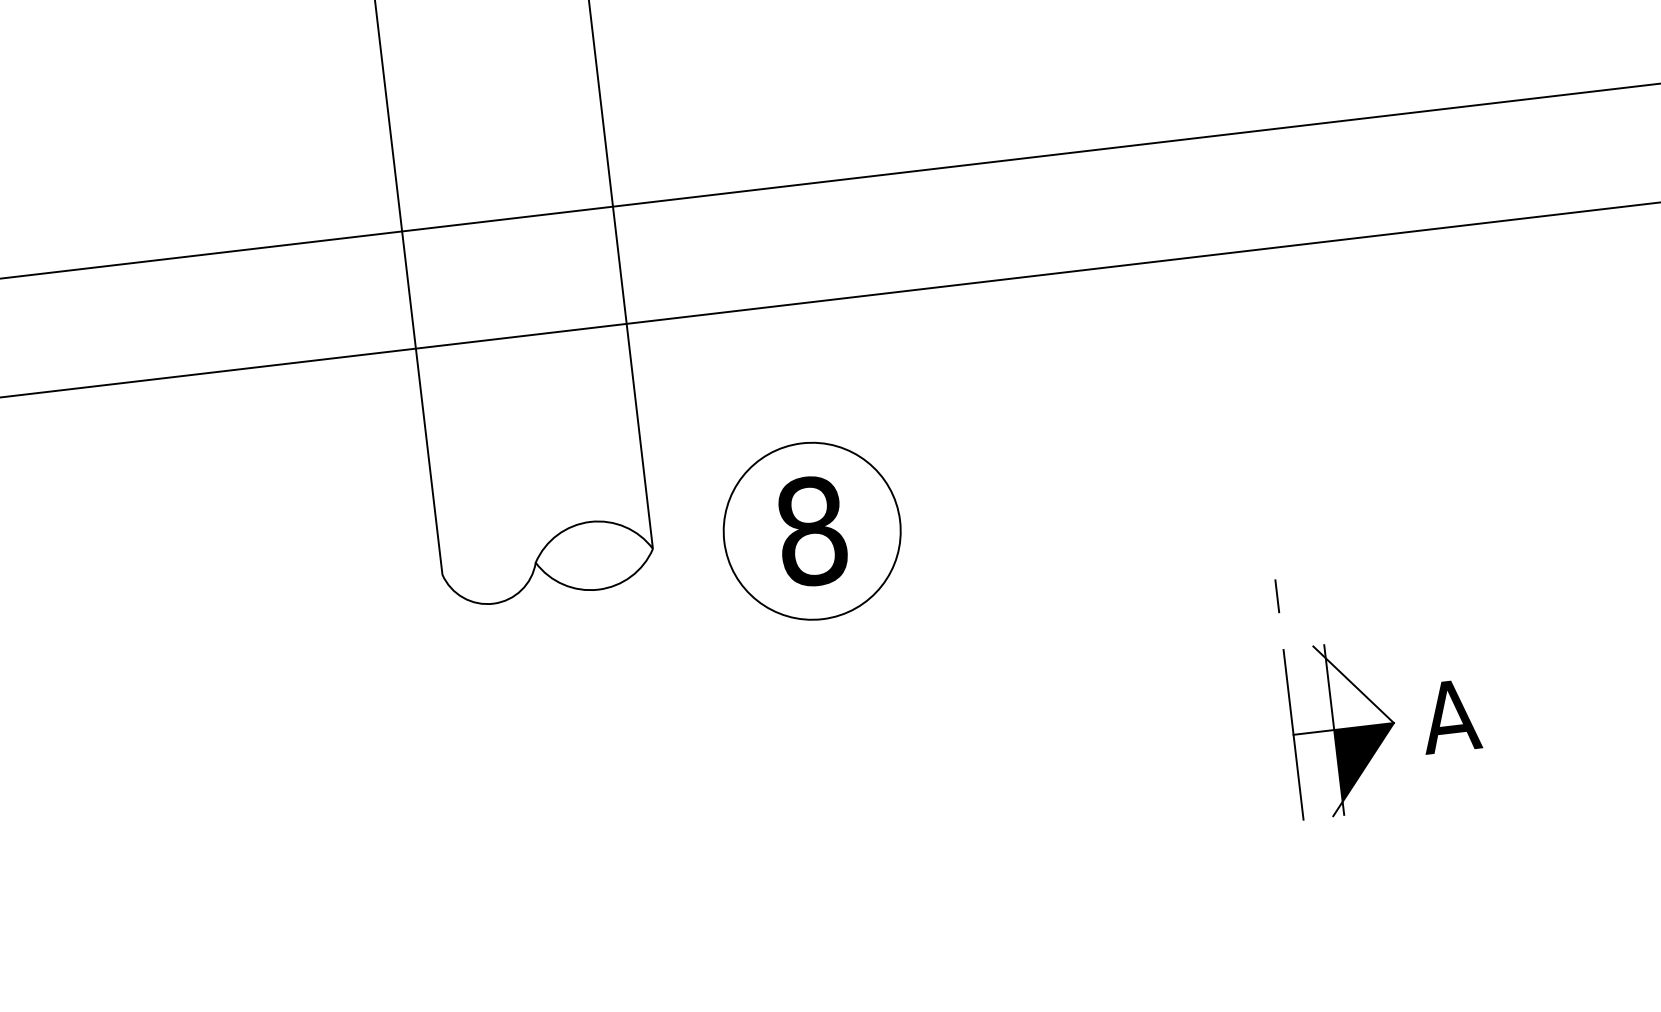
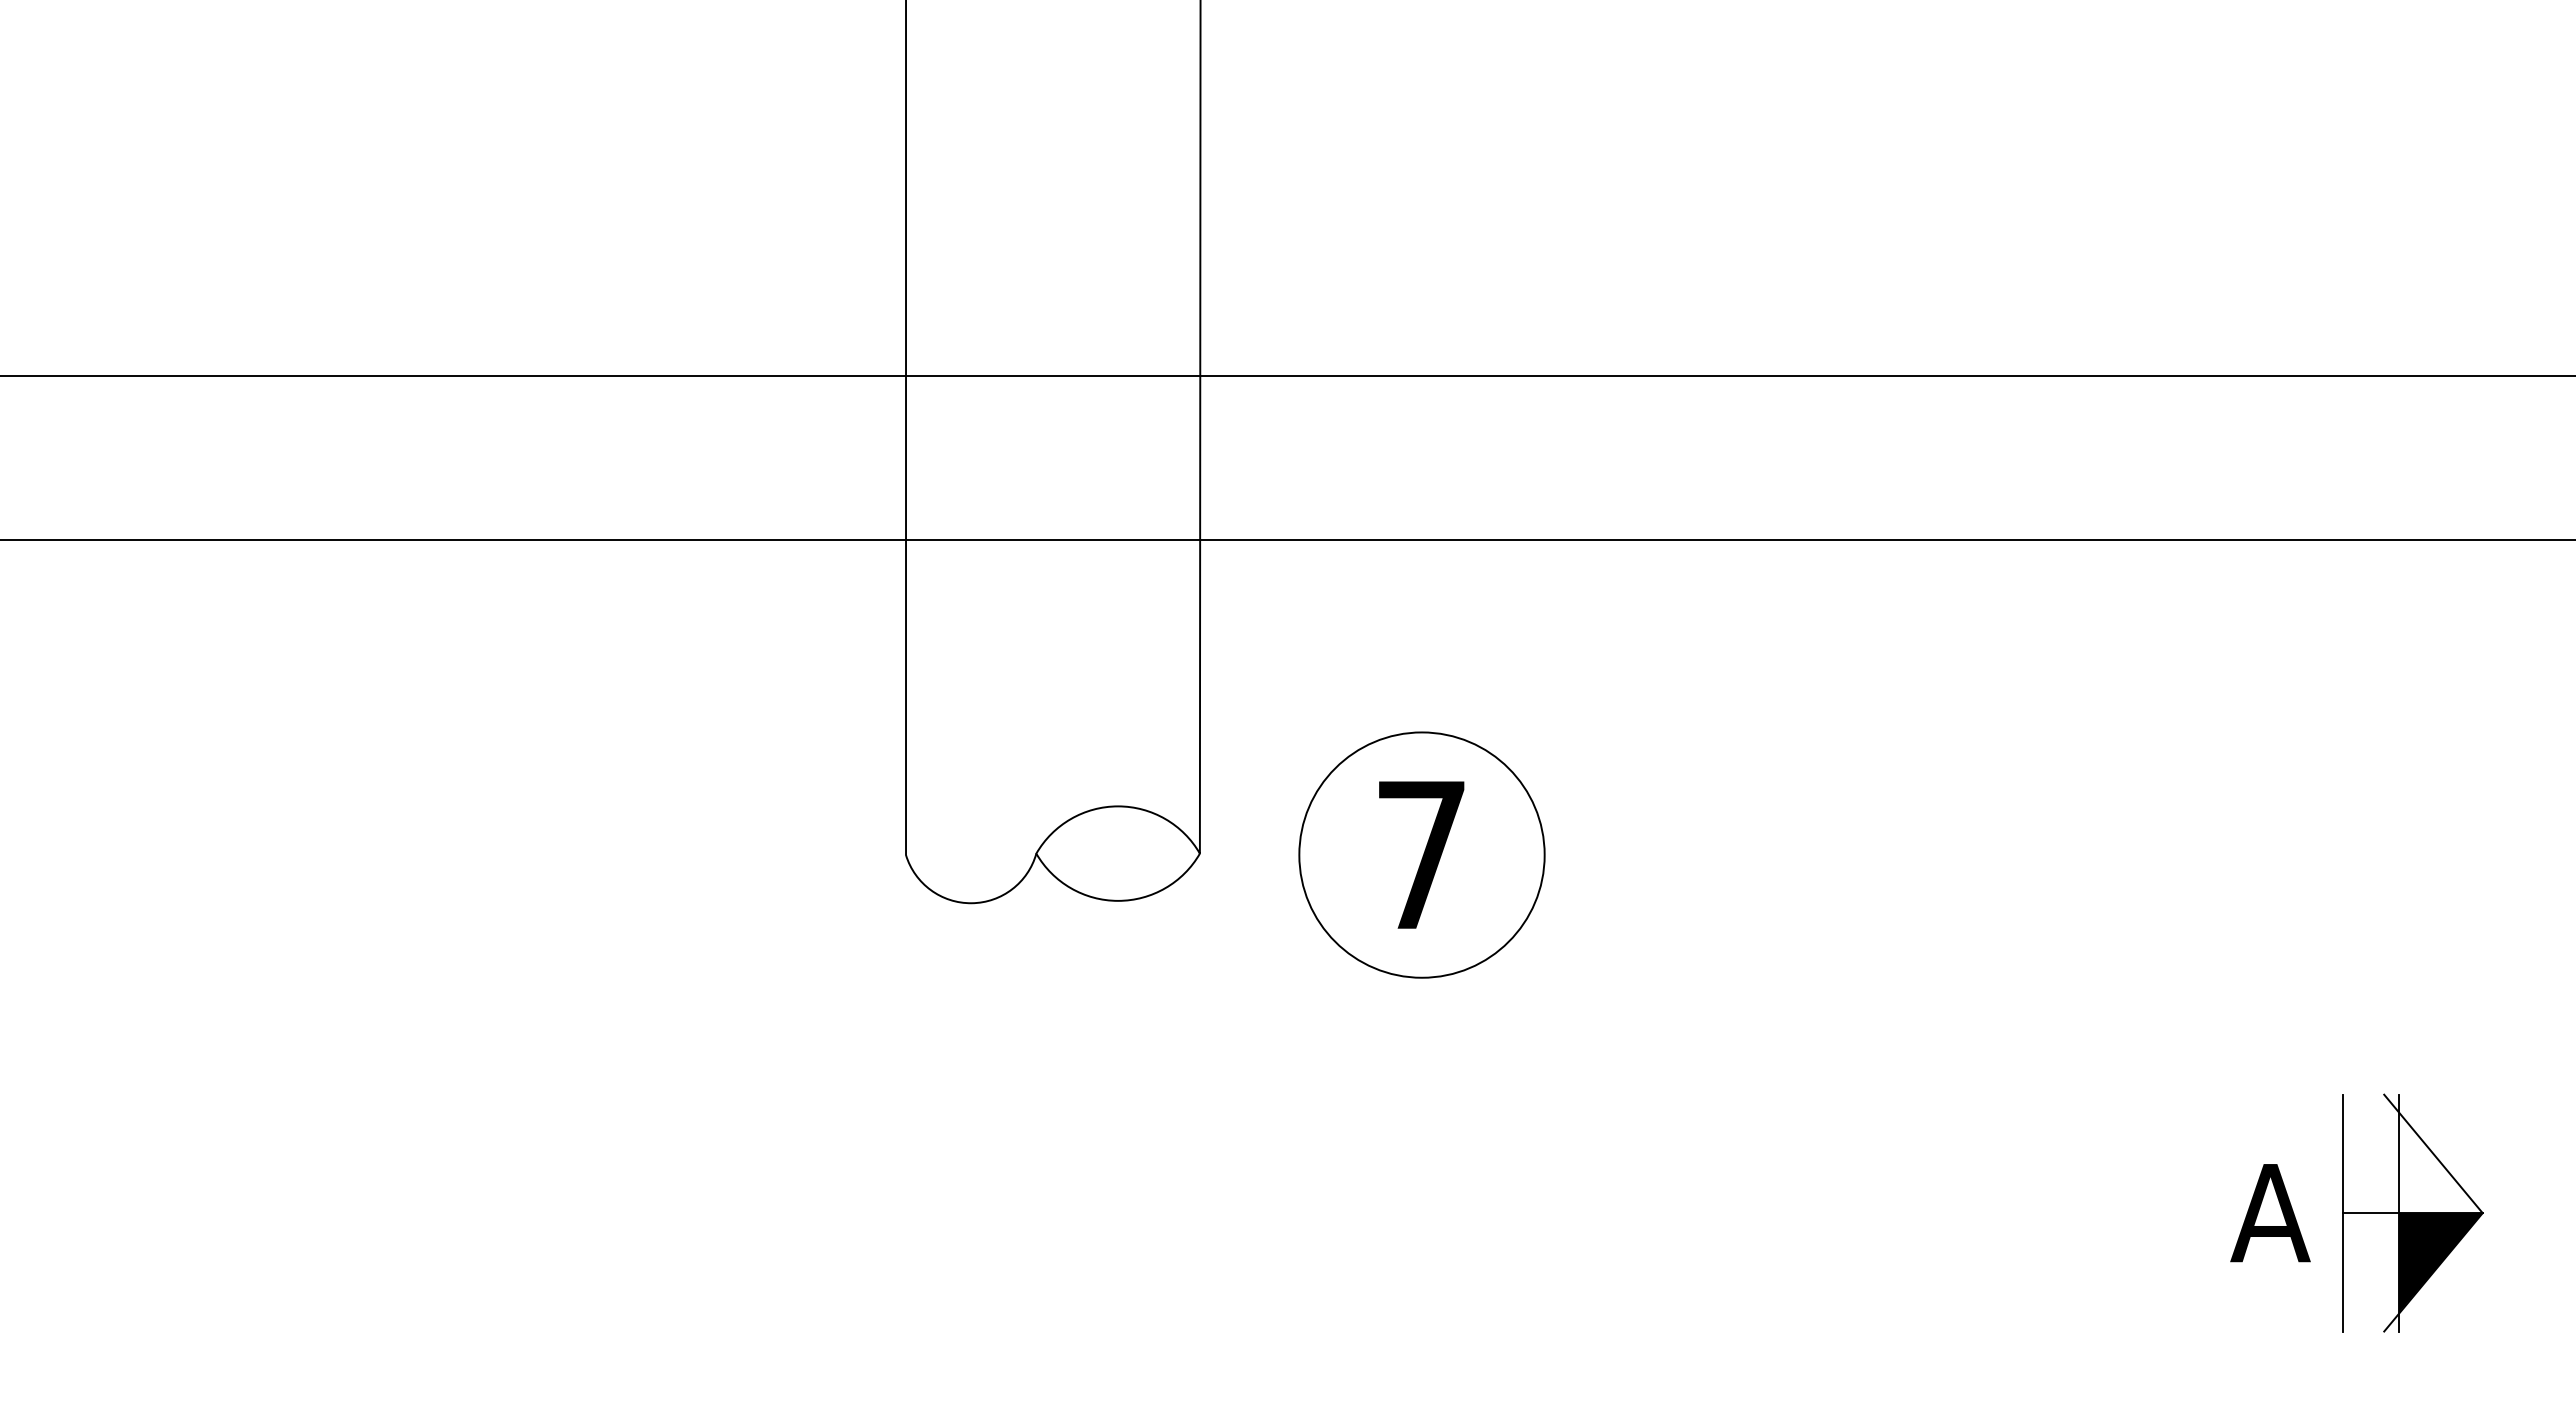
text: (811, 530) -> (1421, 854), 8 -> 7
line: (1277, 596) -> (2051, 1019), removed
part: (1343, 728) -> (2412, 1212), moved

